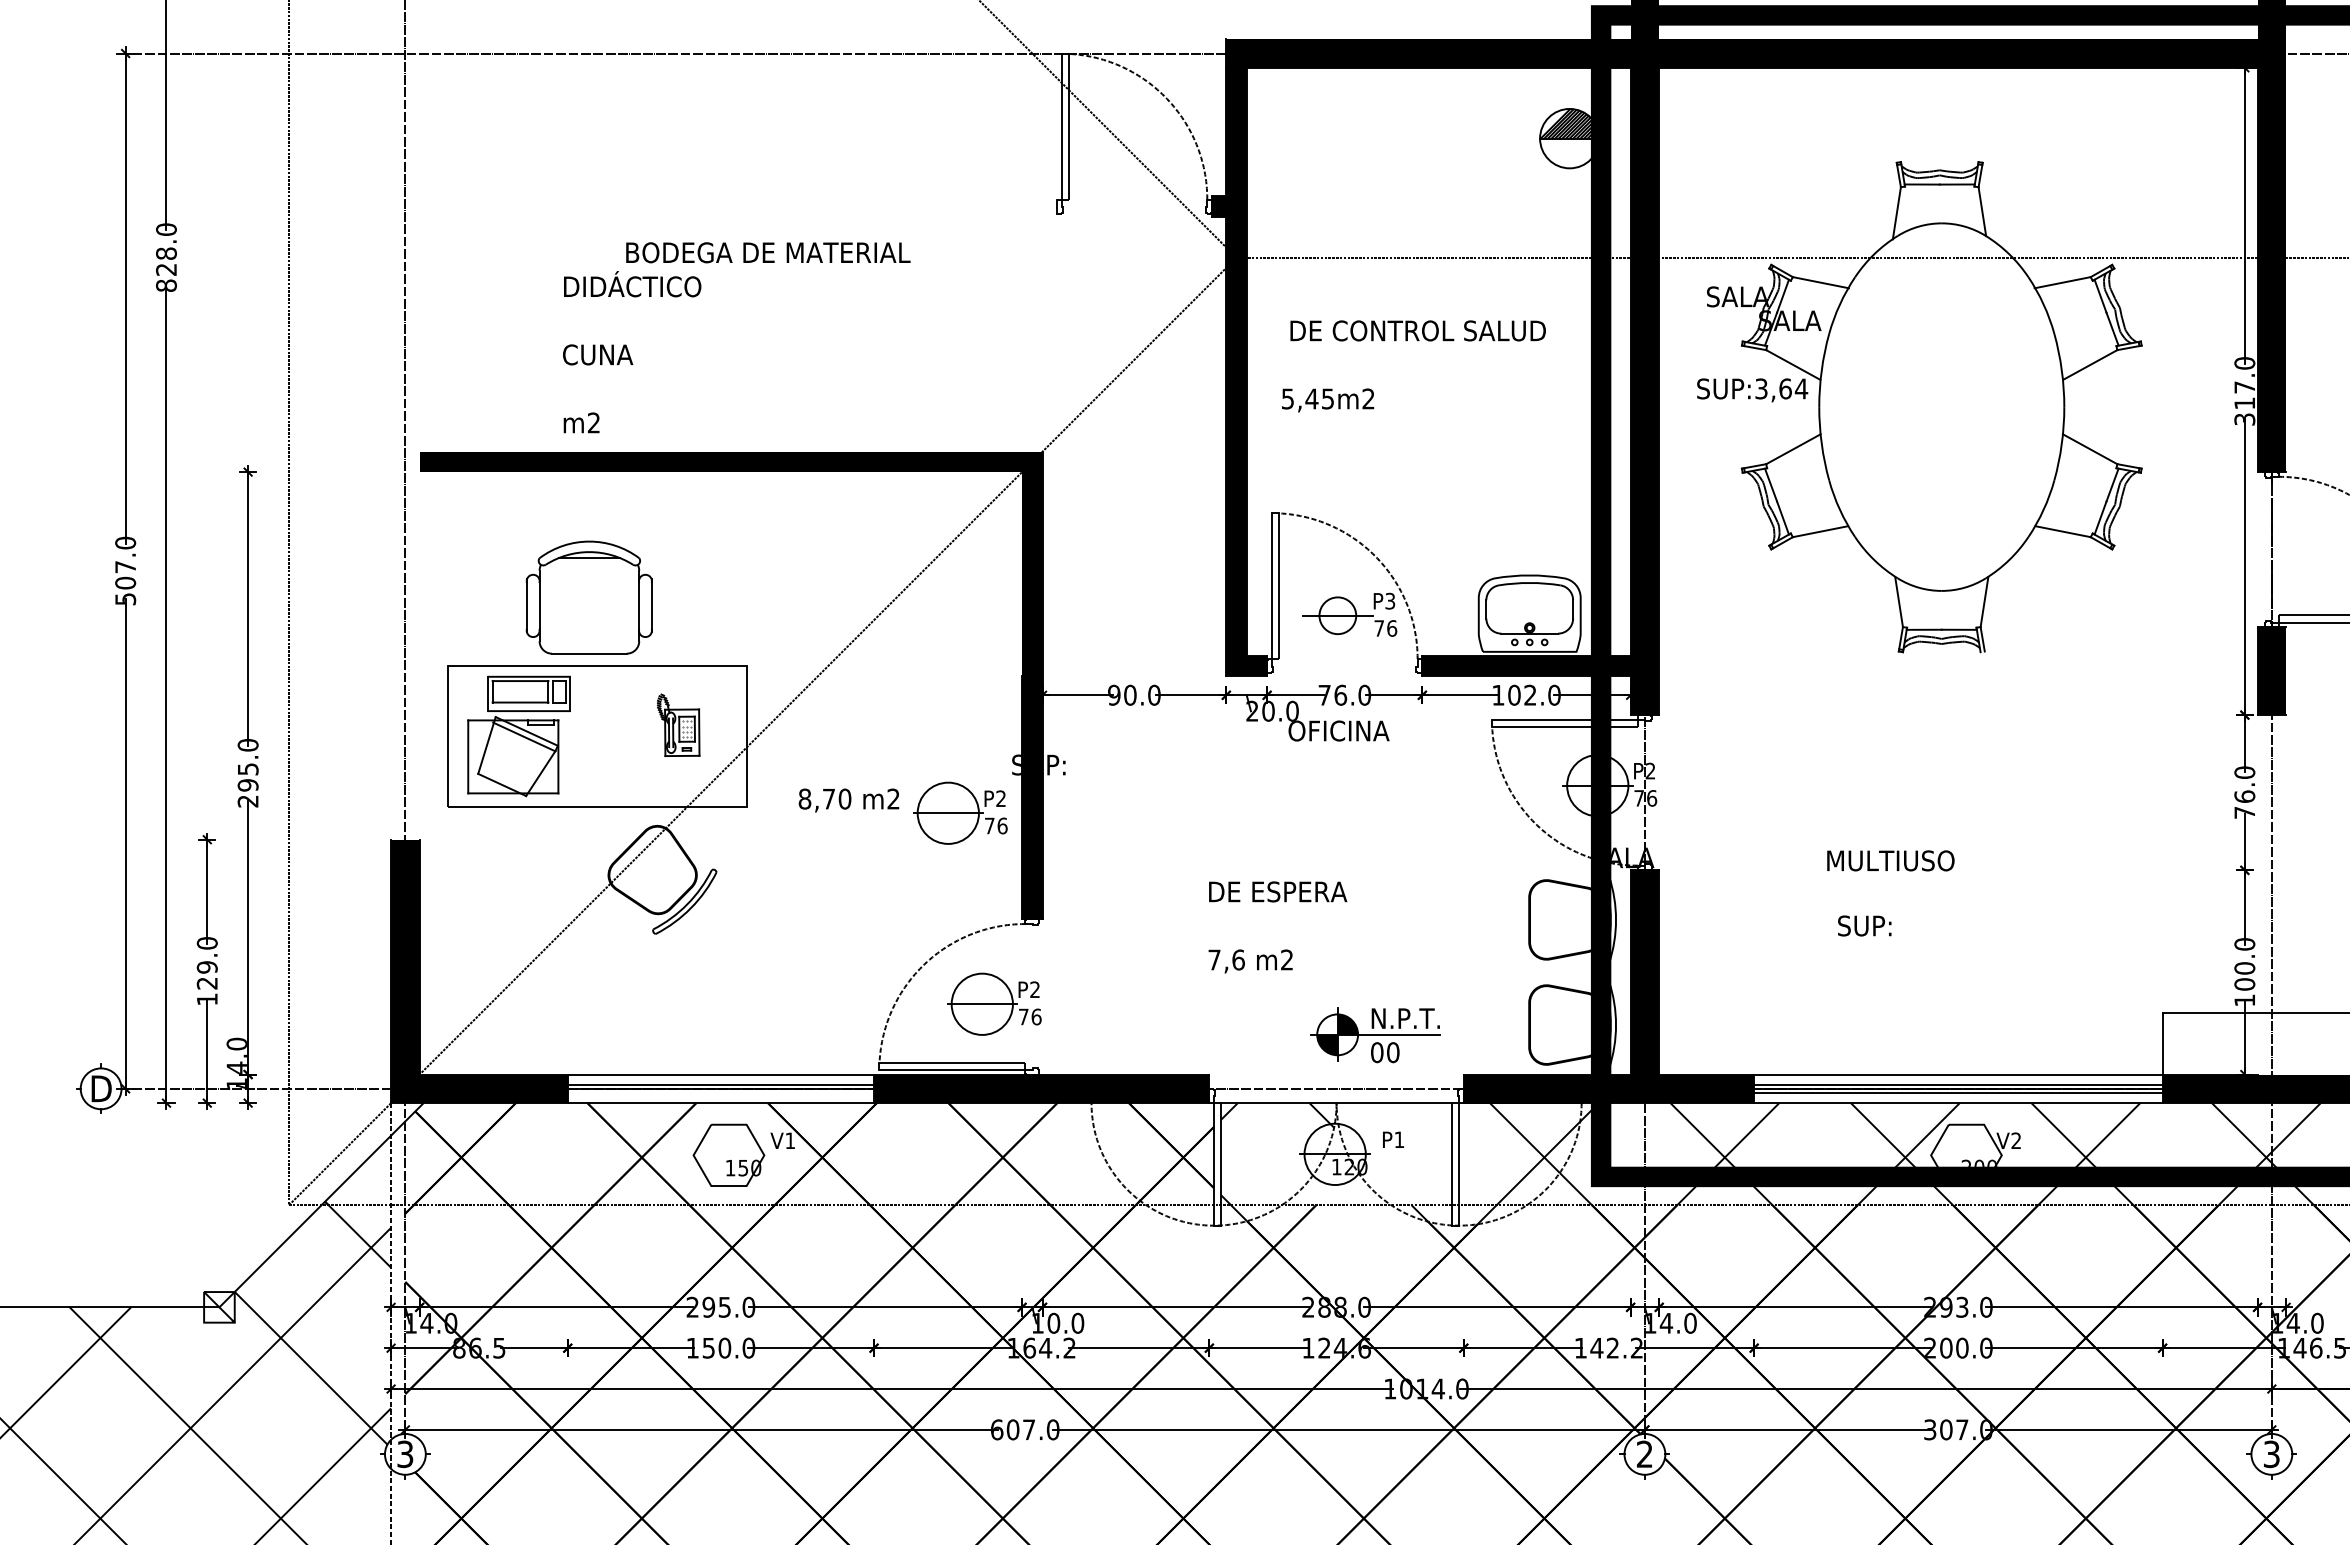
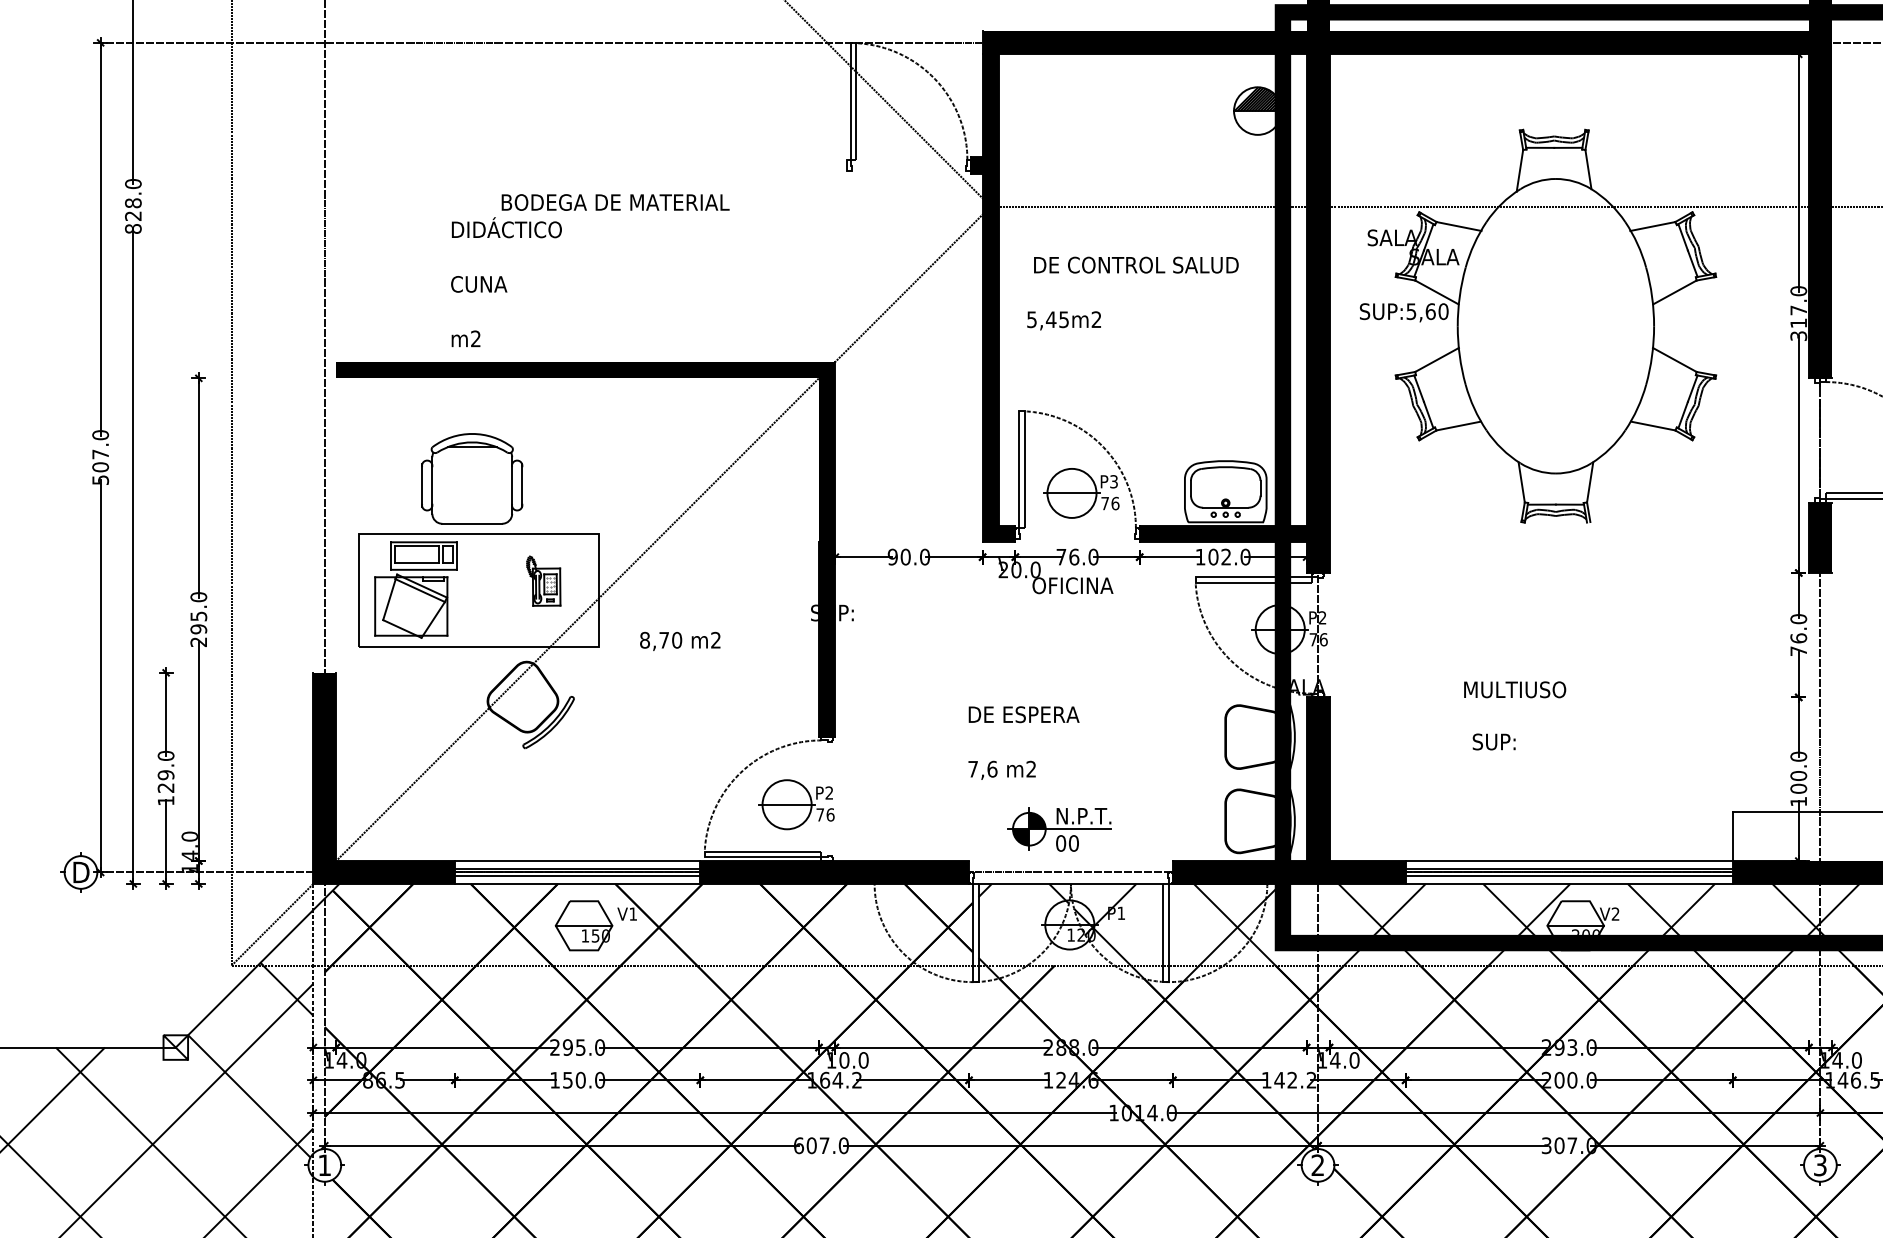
text: (1782, 388) -> (1428, 311), SUP:3,64 -> SUP:5,60
circle: (1337, 615) -> (1071, 493), size x1.67
part: (960, 812) -> (769, 651), removed
part: (1375, 1035) -> (1059, 829), moved
line: (720, 1092) -> (577, 875), added
hatch: (1379, 1154) -> (1105, 925), added
line: (728, 1155) -> (583, 925), added
line: (1966, 1155) -> (1575, 925), added
text: (405, 1454) -> (324, 1165), 3 -> 1

